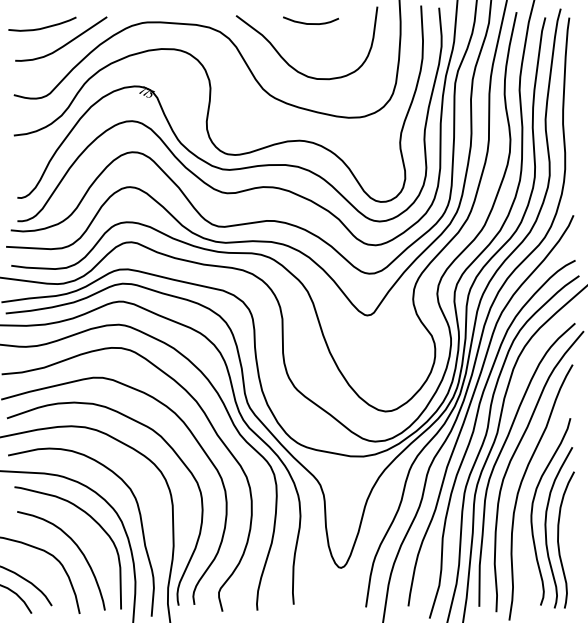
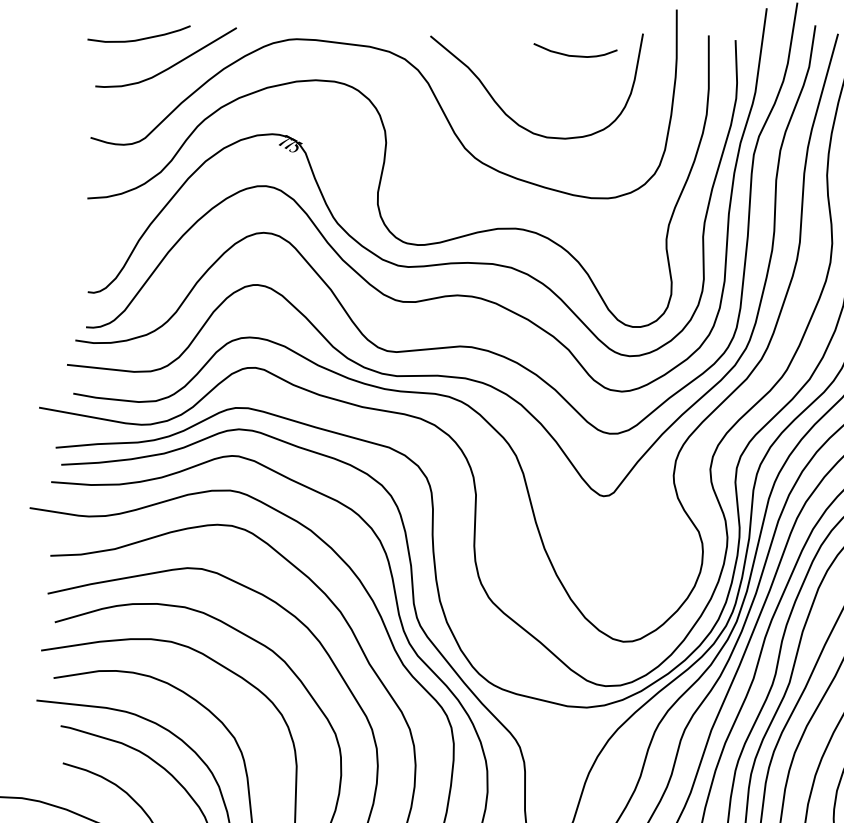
curve: (311, 23) -> (575, 55), moved

